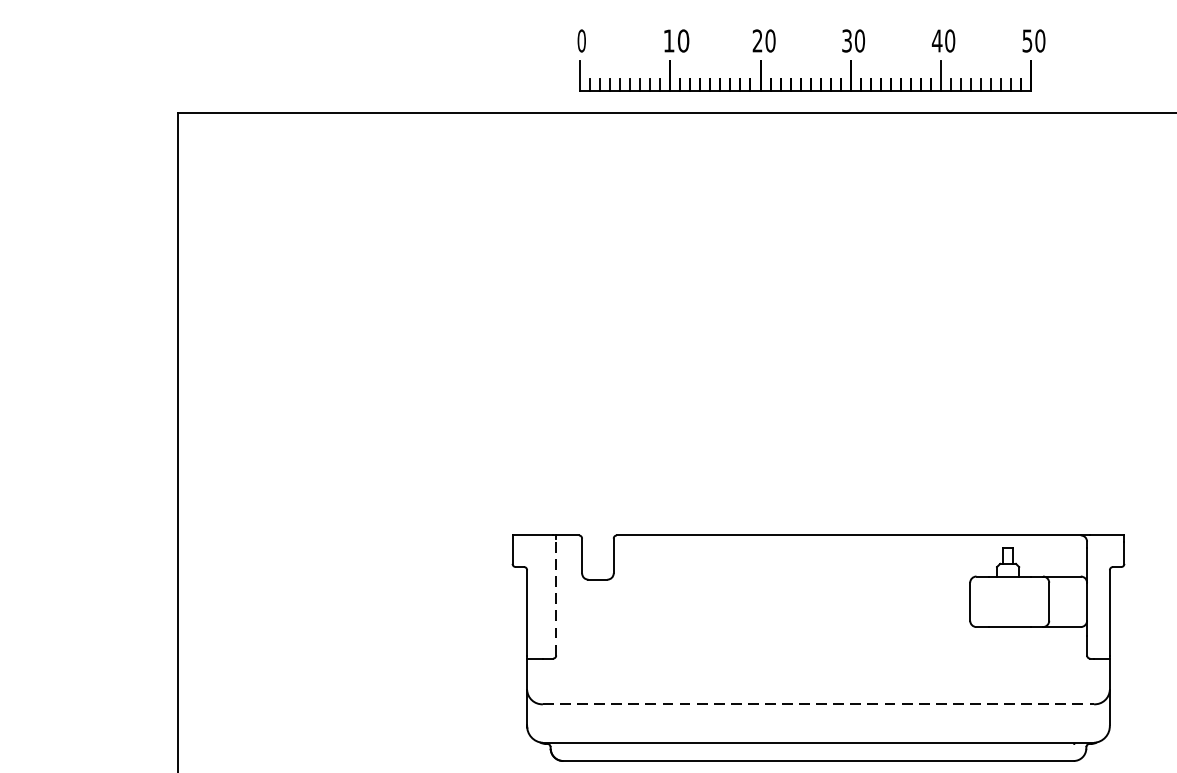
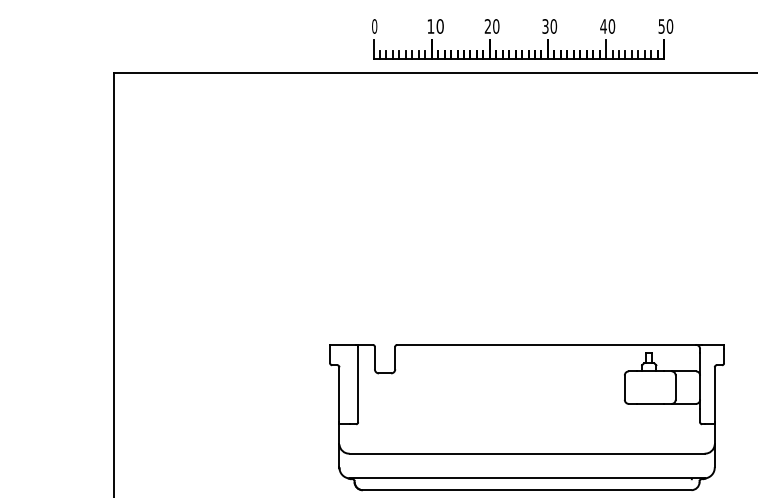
line: (556, 596) -> (358, 384), dashed -> solid
line: (819, 704) -> (527, 453), dashed -> solid

